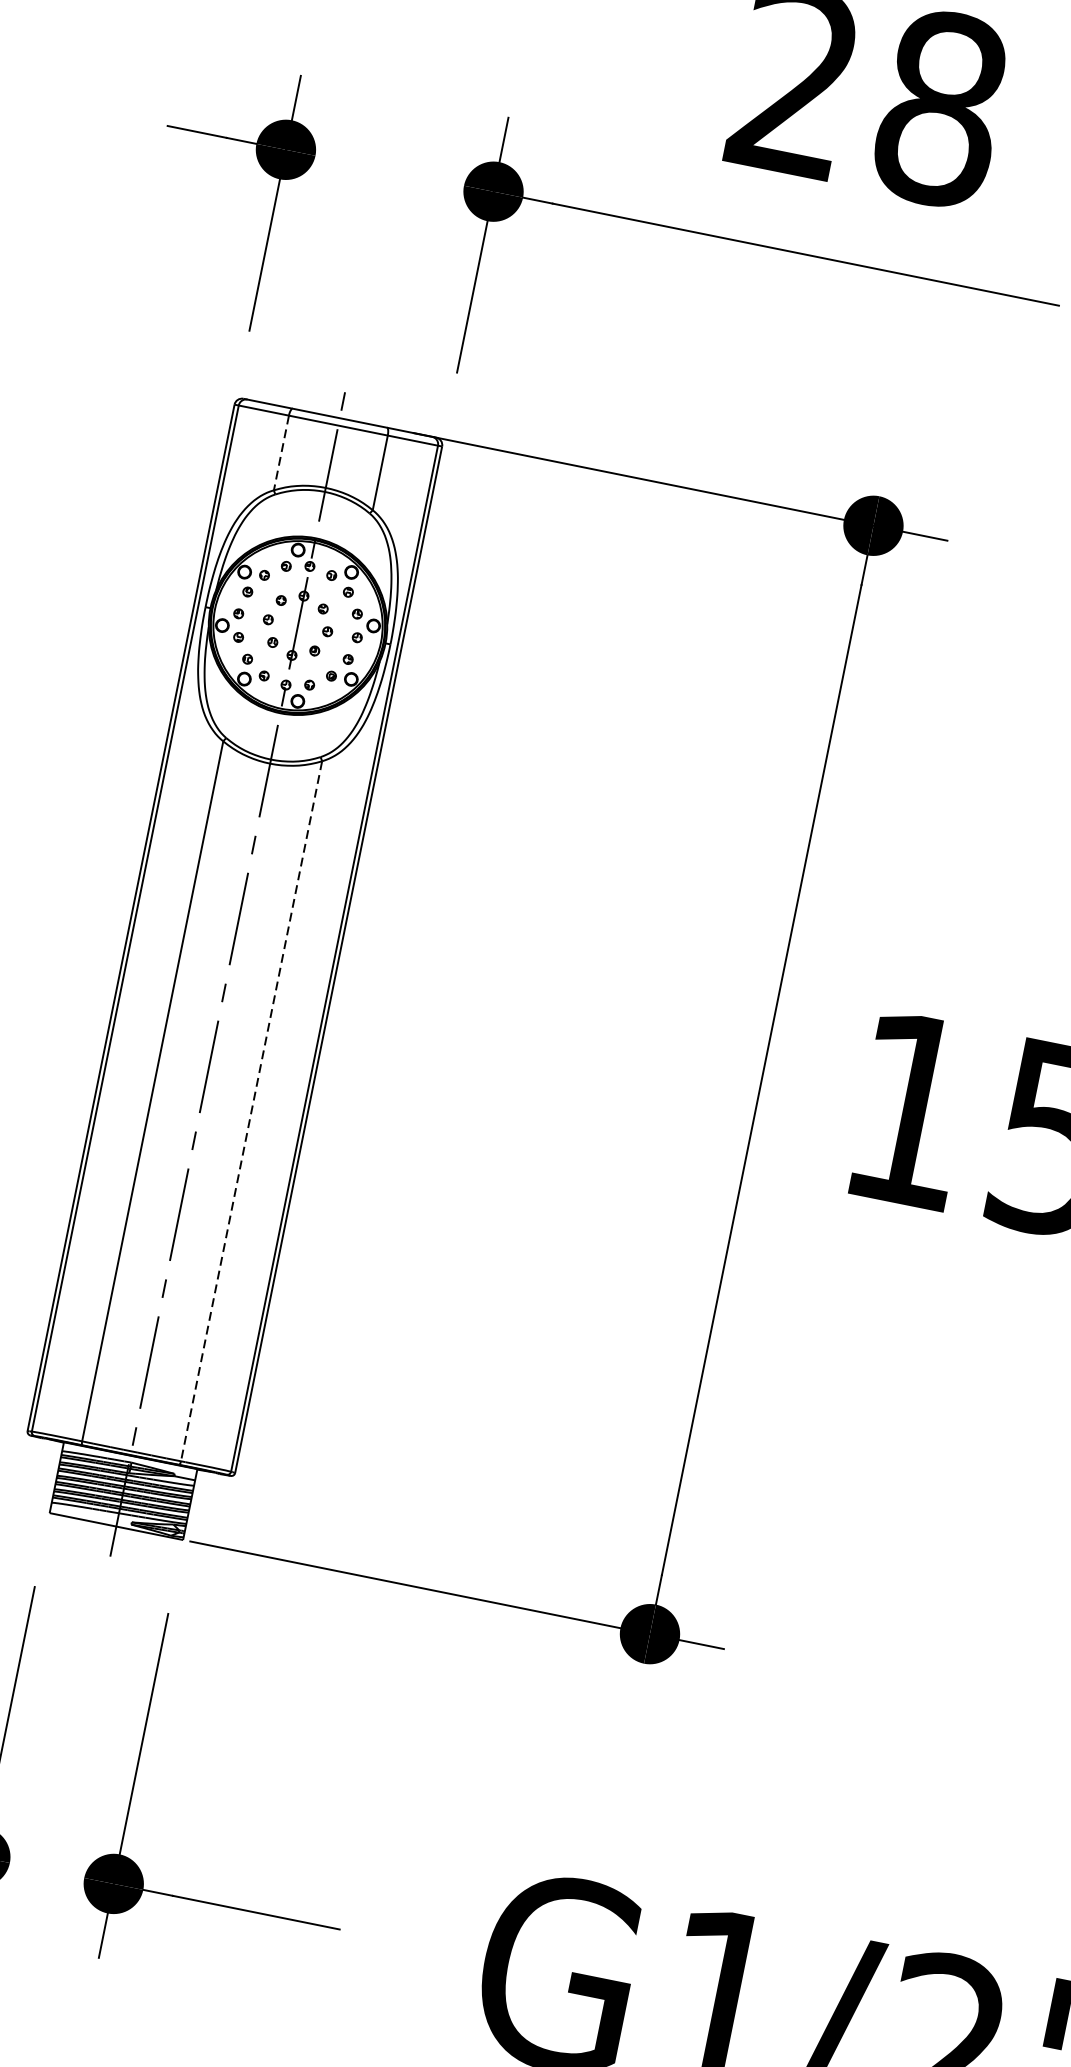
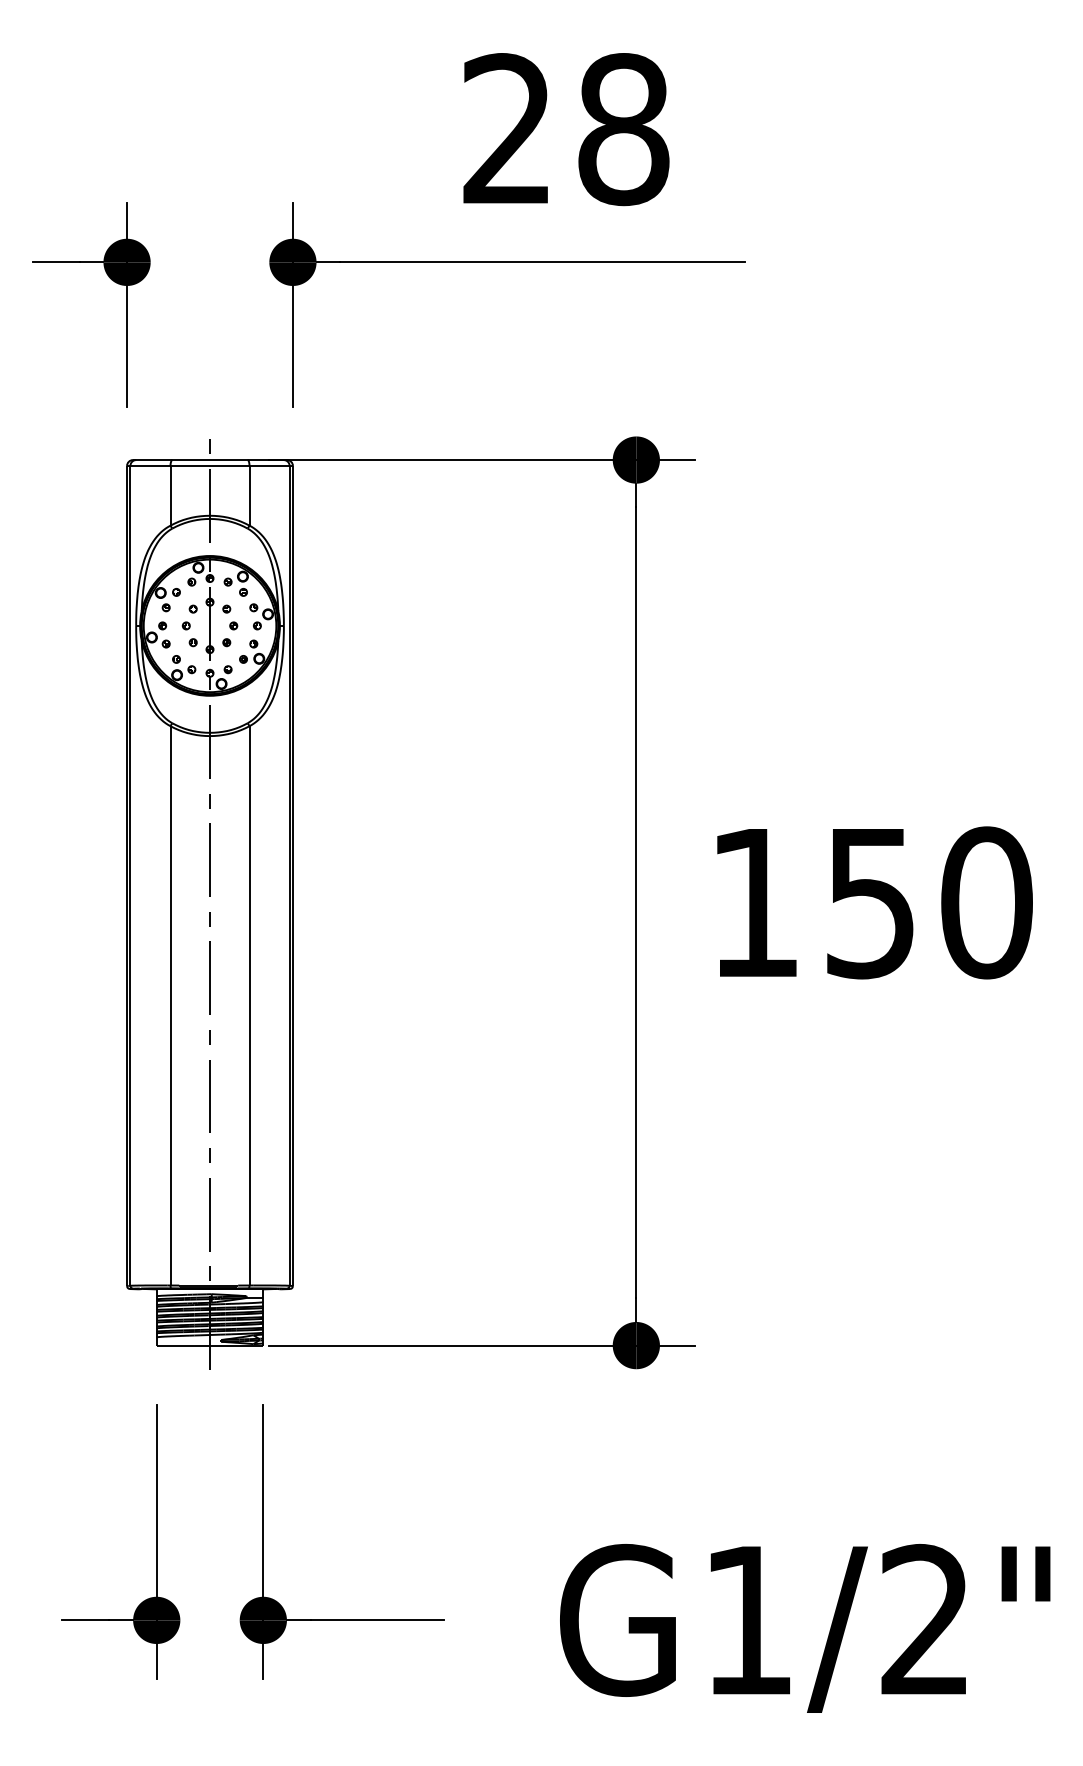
line: (281, 452) -> (170, 495), dashed -> solid
line: (251, 1110) -> (249, 1005), dashed -> solid

